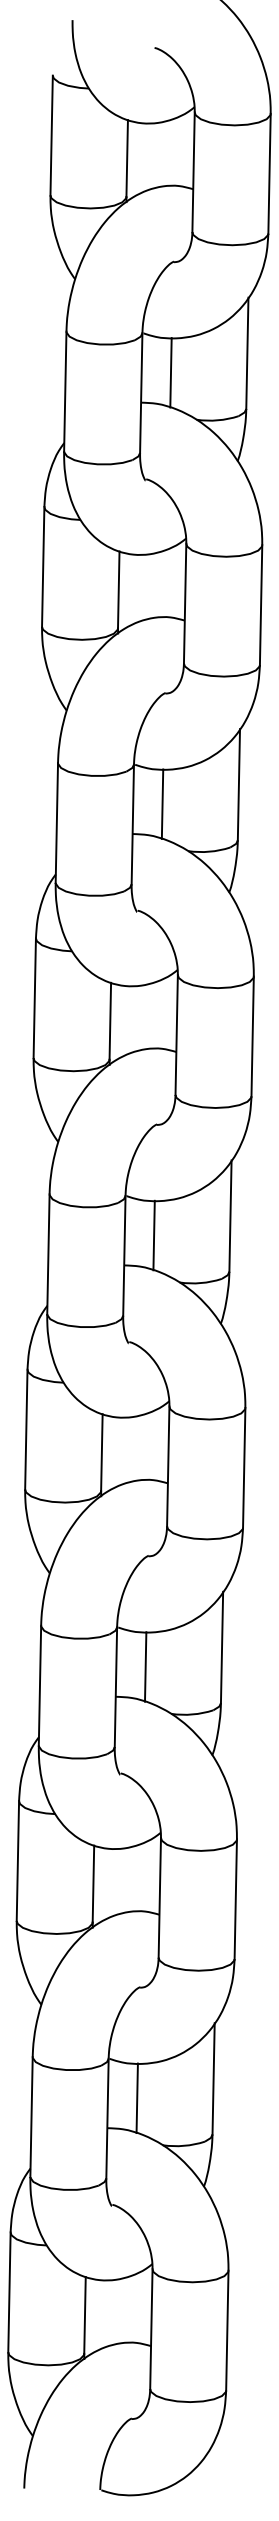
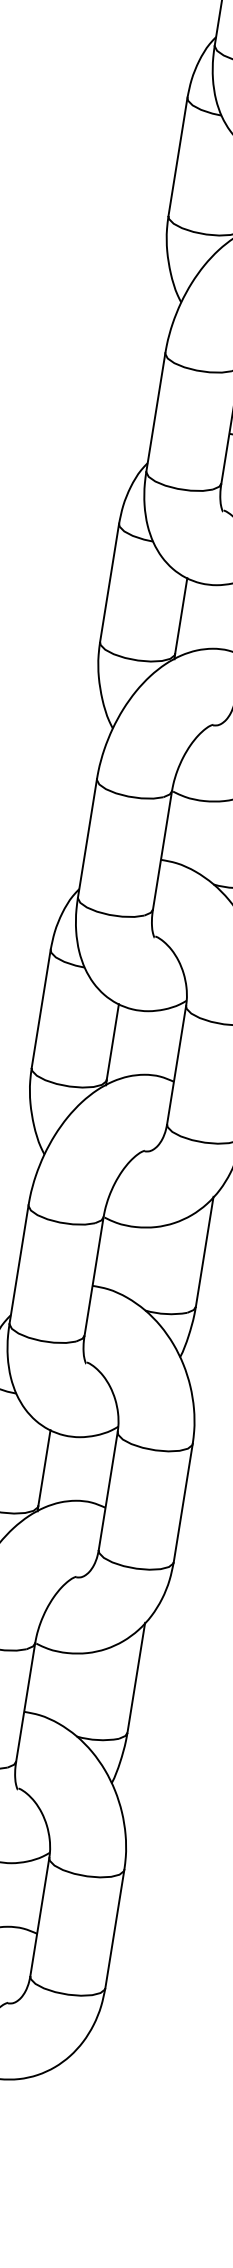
line: (153, 1235) -> (194, 834), removed
line: (145, 1666) -> (126, 1260), removed
line: (136, 2098) -> (57, 1686), removed

